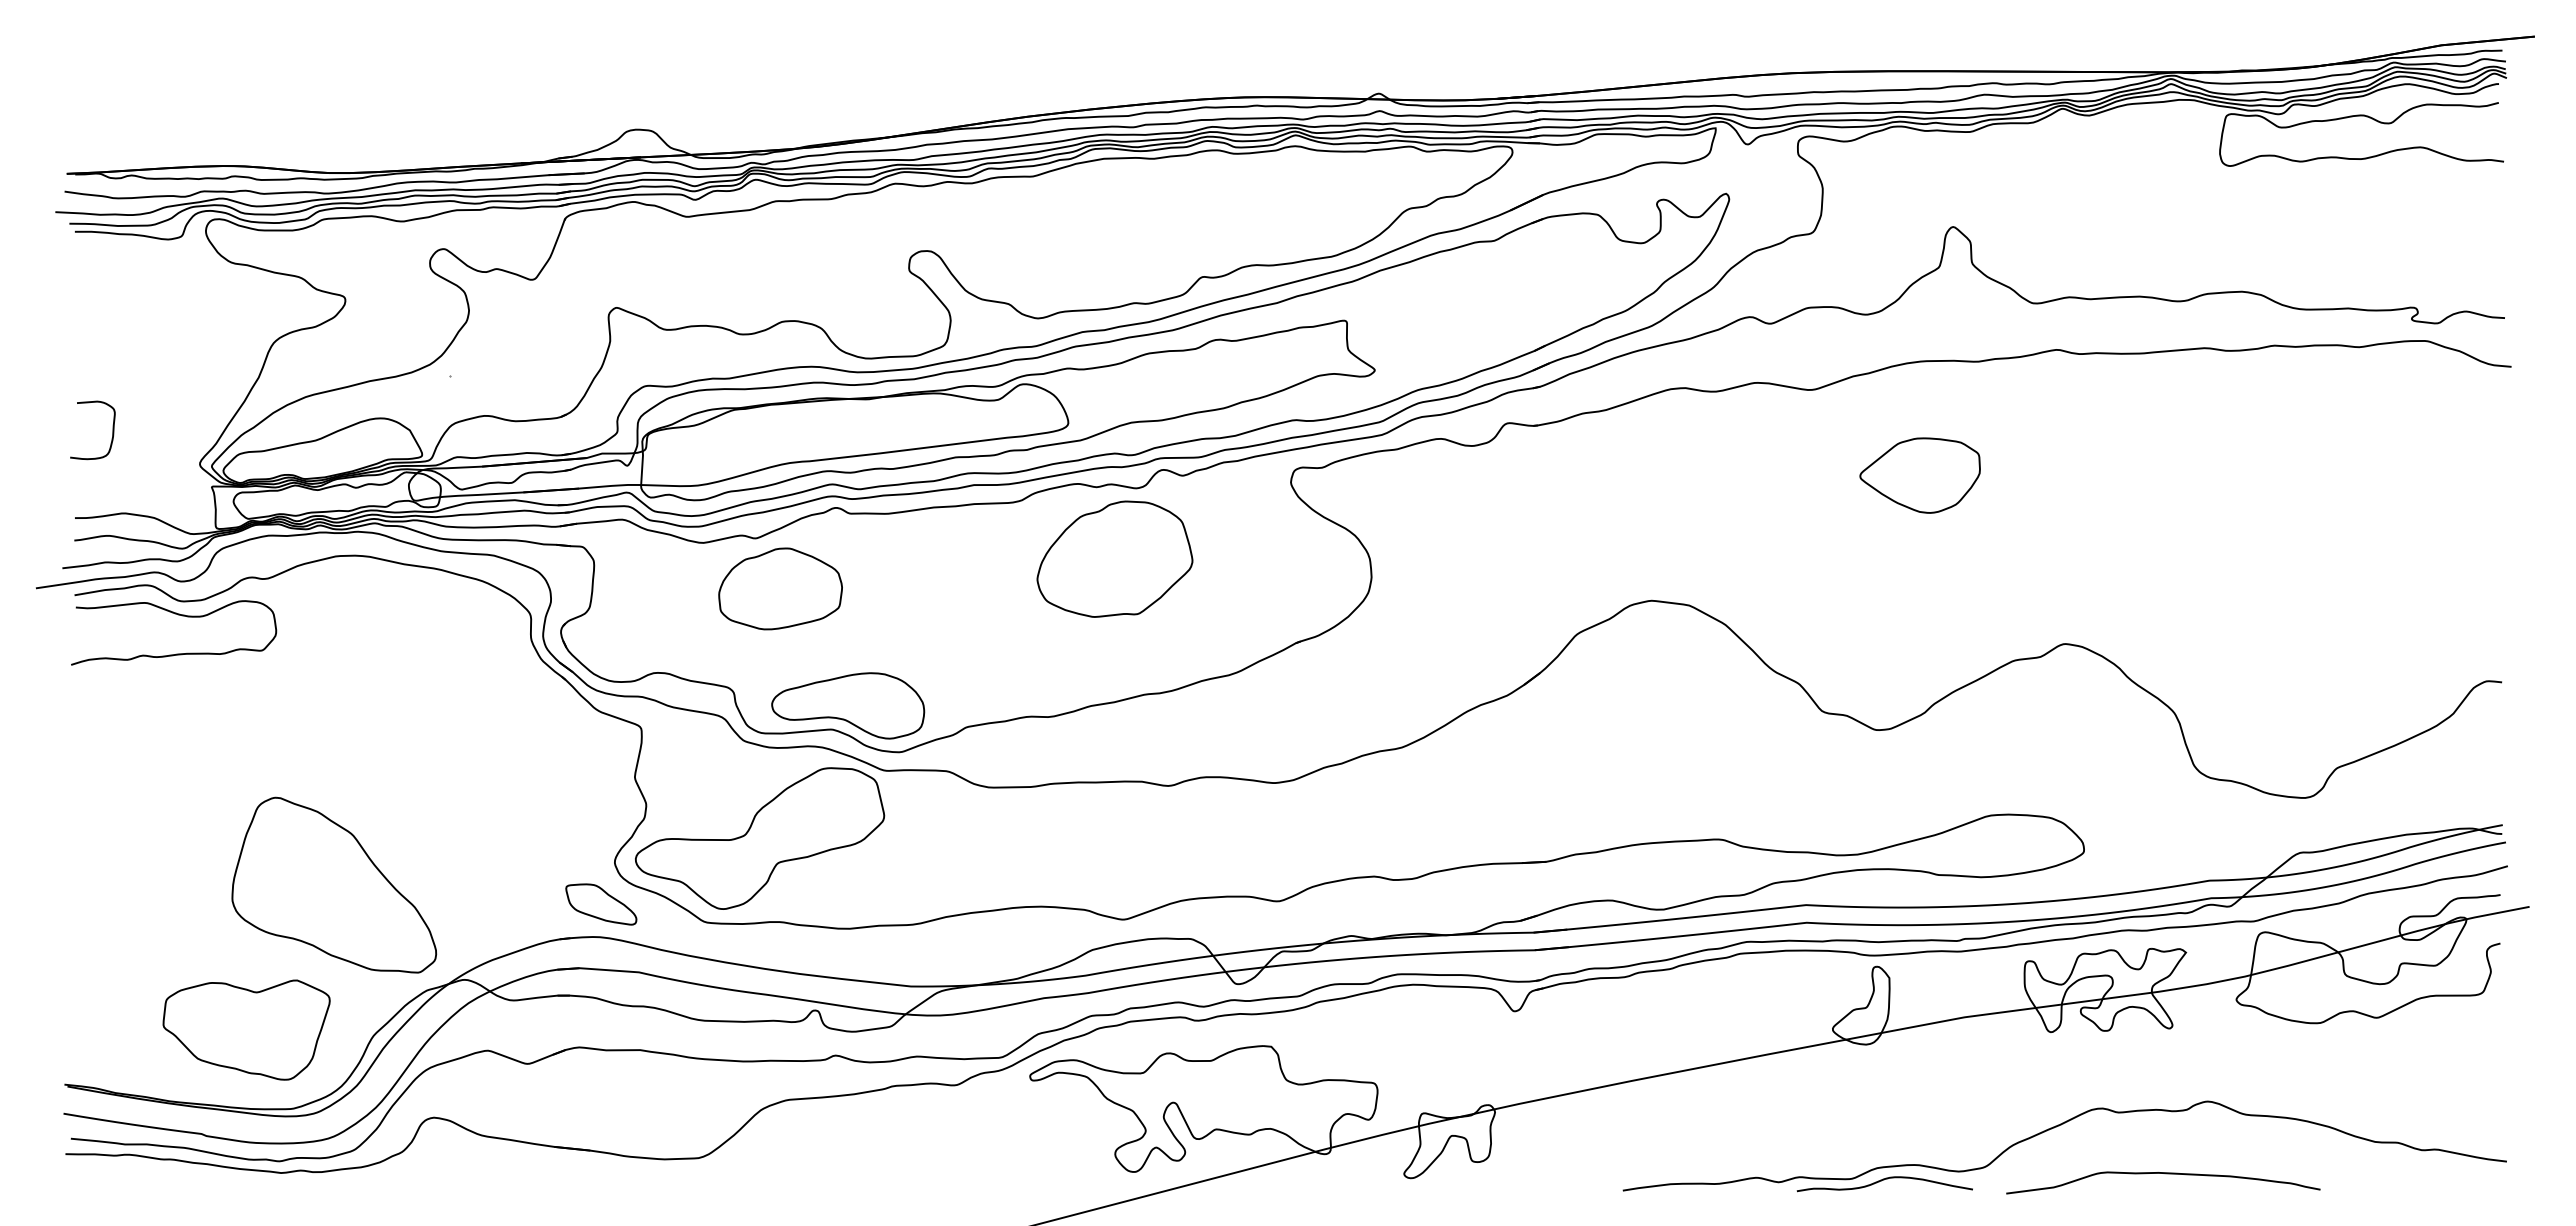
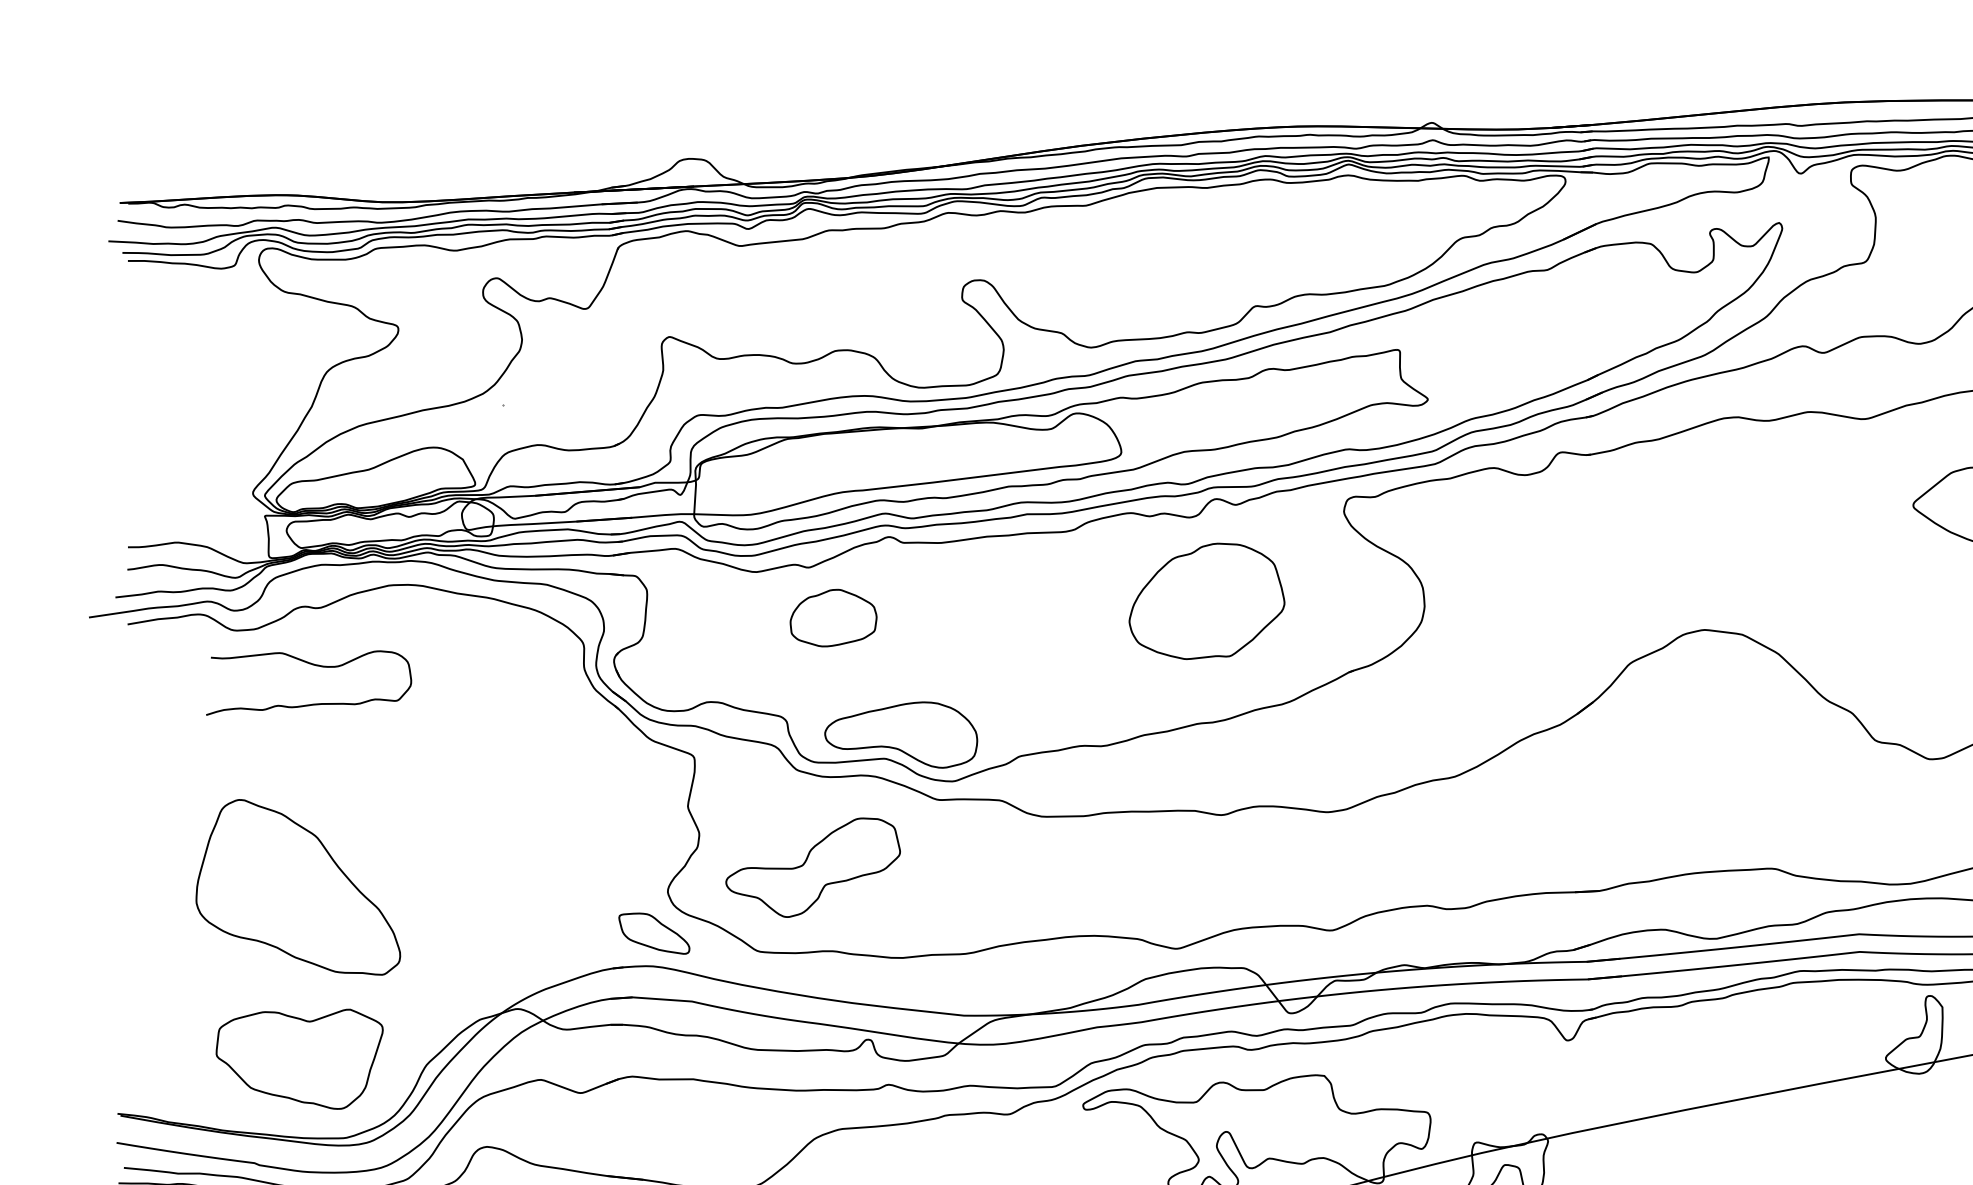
curve: (112, 430) -> (165, 459), removed
part: (1114, 558) -> (1206, 600), moved
part: (780, 588) -> (833, 617), size x0.7
curve: (178, 615) -> (313, 665), moved
part: (760, 838) -> (813, 867), size x0.7
part: (334, 884) -> (298, 886), moved

